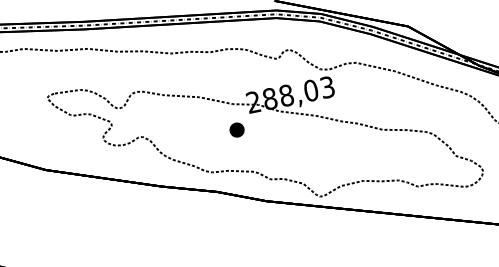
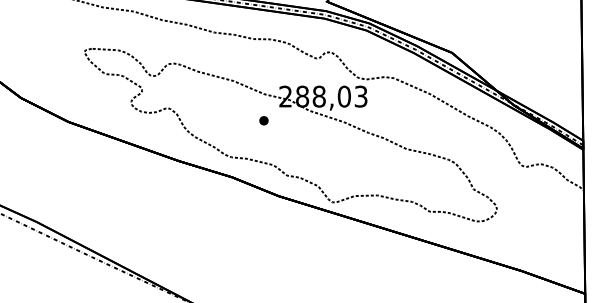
part: (236, 130) -> (263, 120), size x0.62

